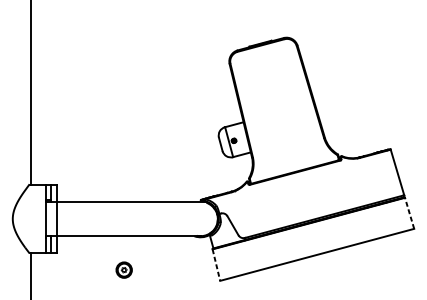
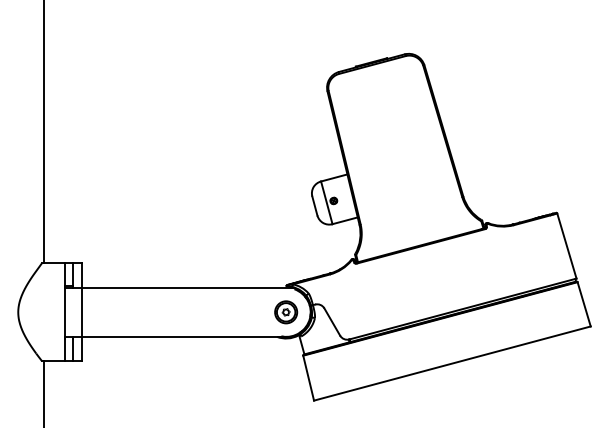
line: (409, 212) -> (584, 303), dashed -> solid
line: (216, 265) -> (308, 378), dashed -> solid
part: (124, 270) -> (286, 312), moved

